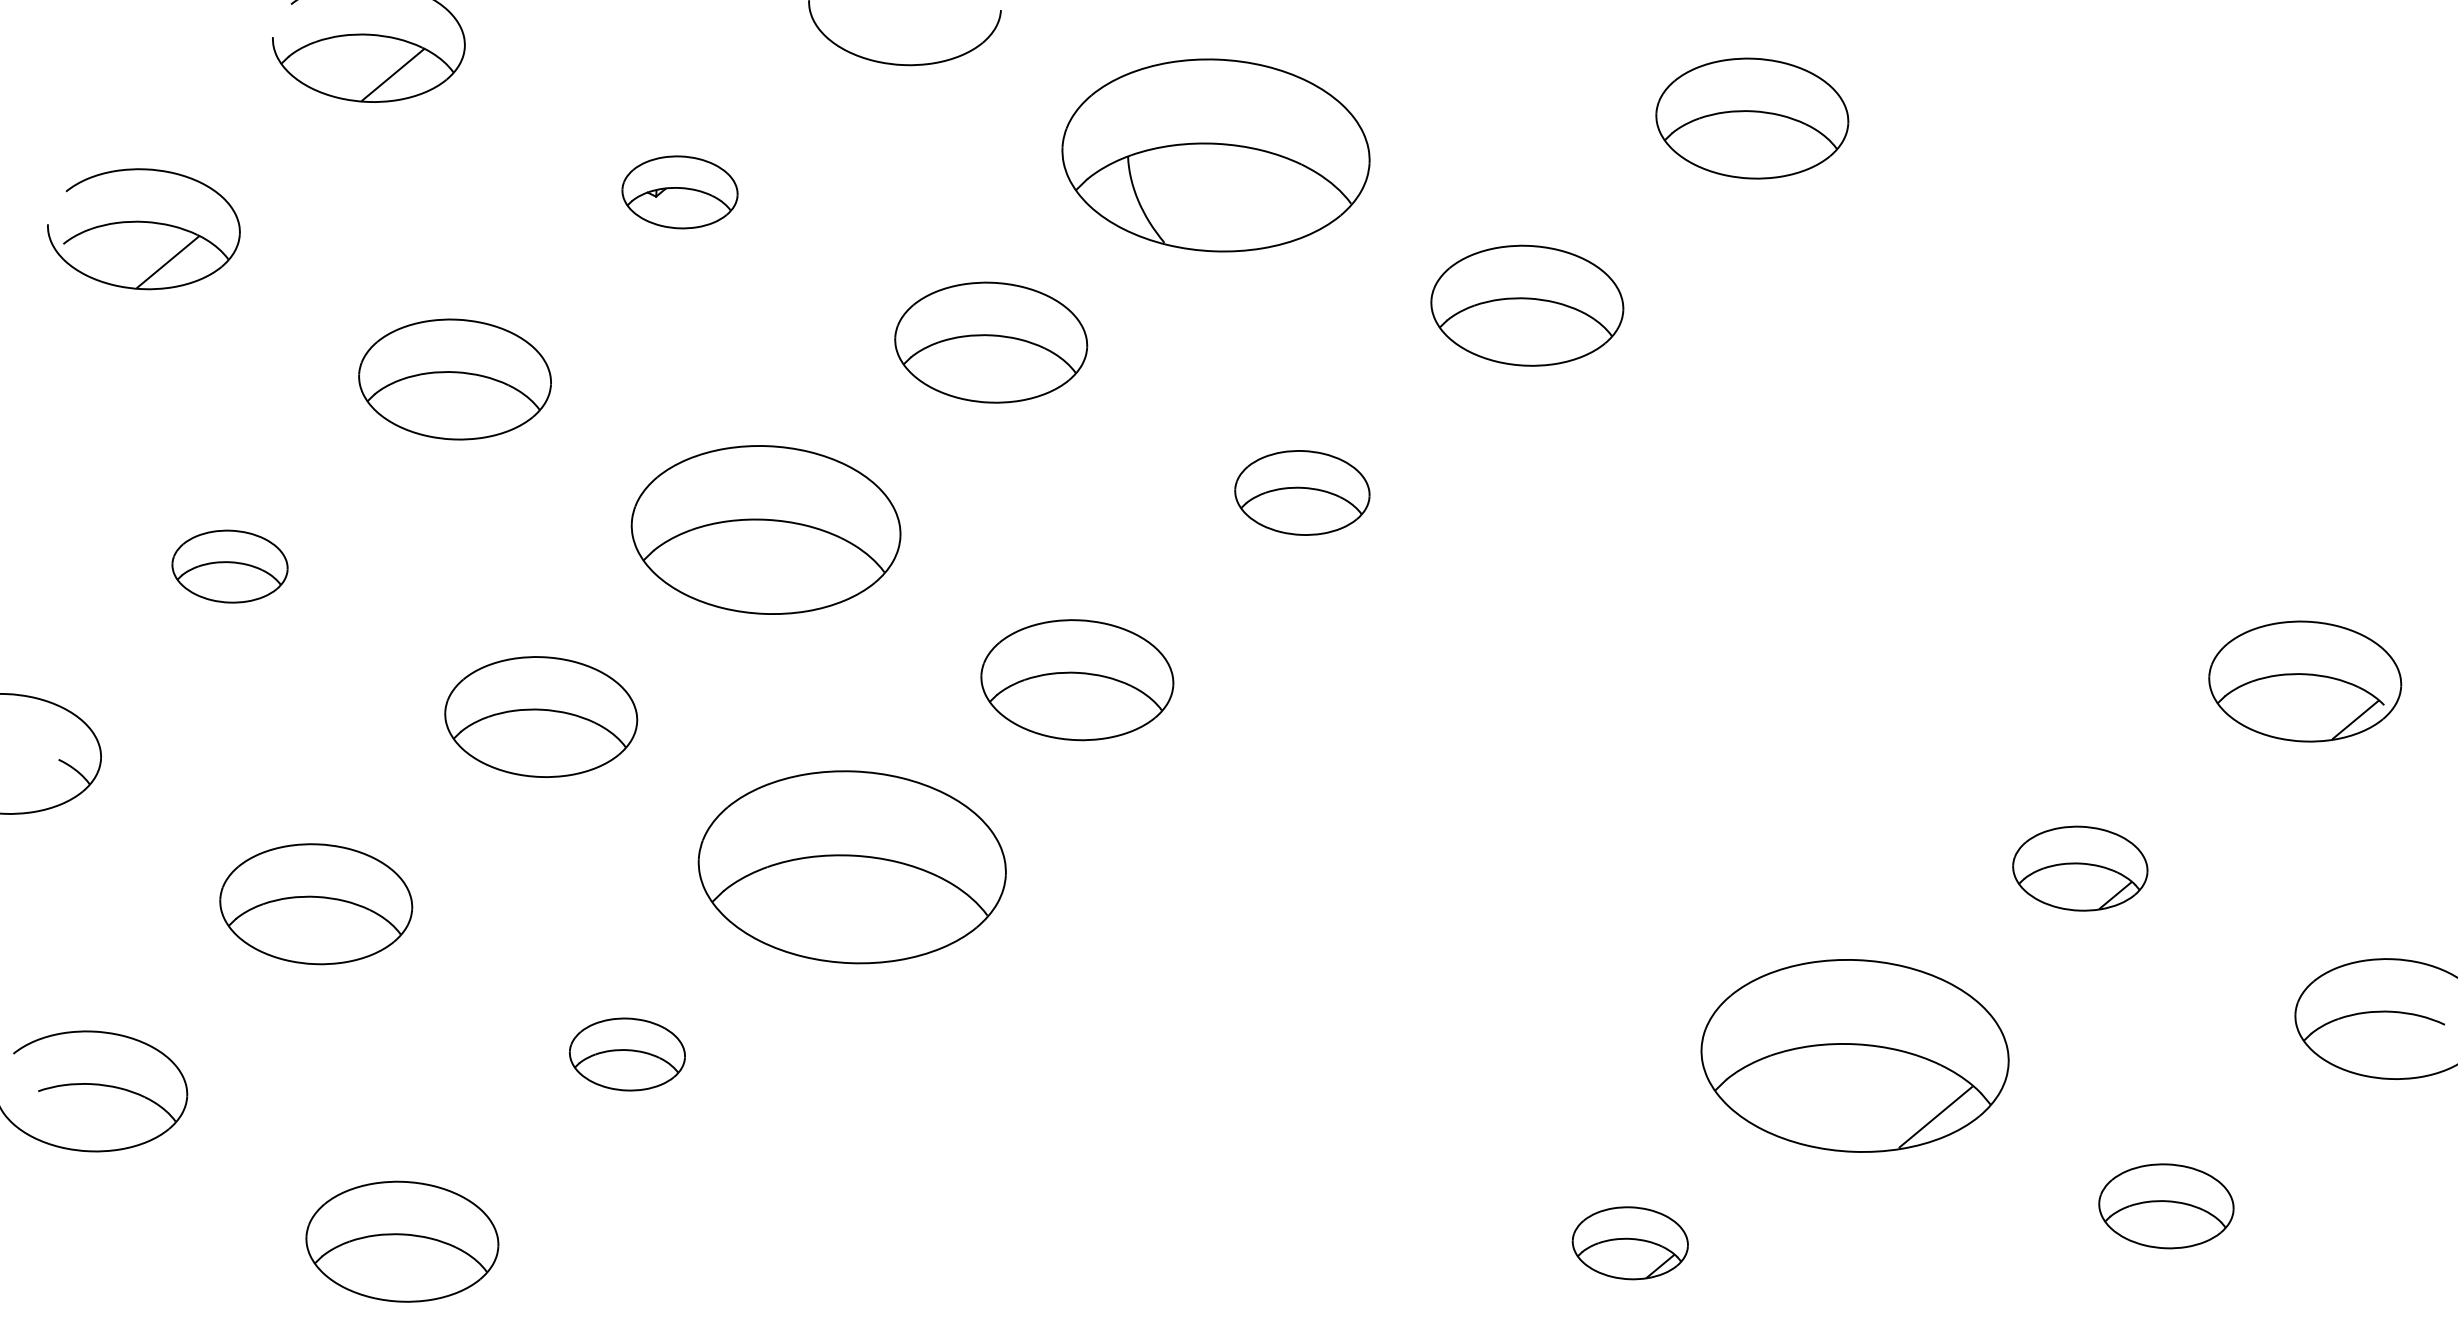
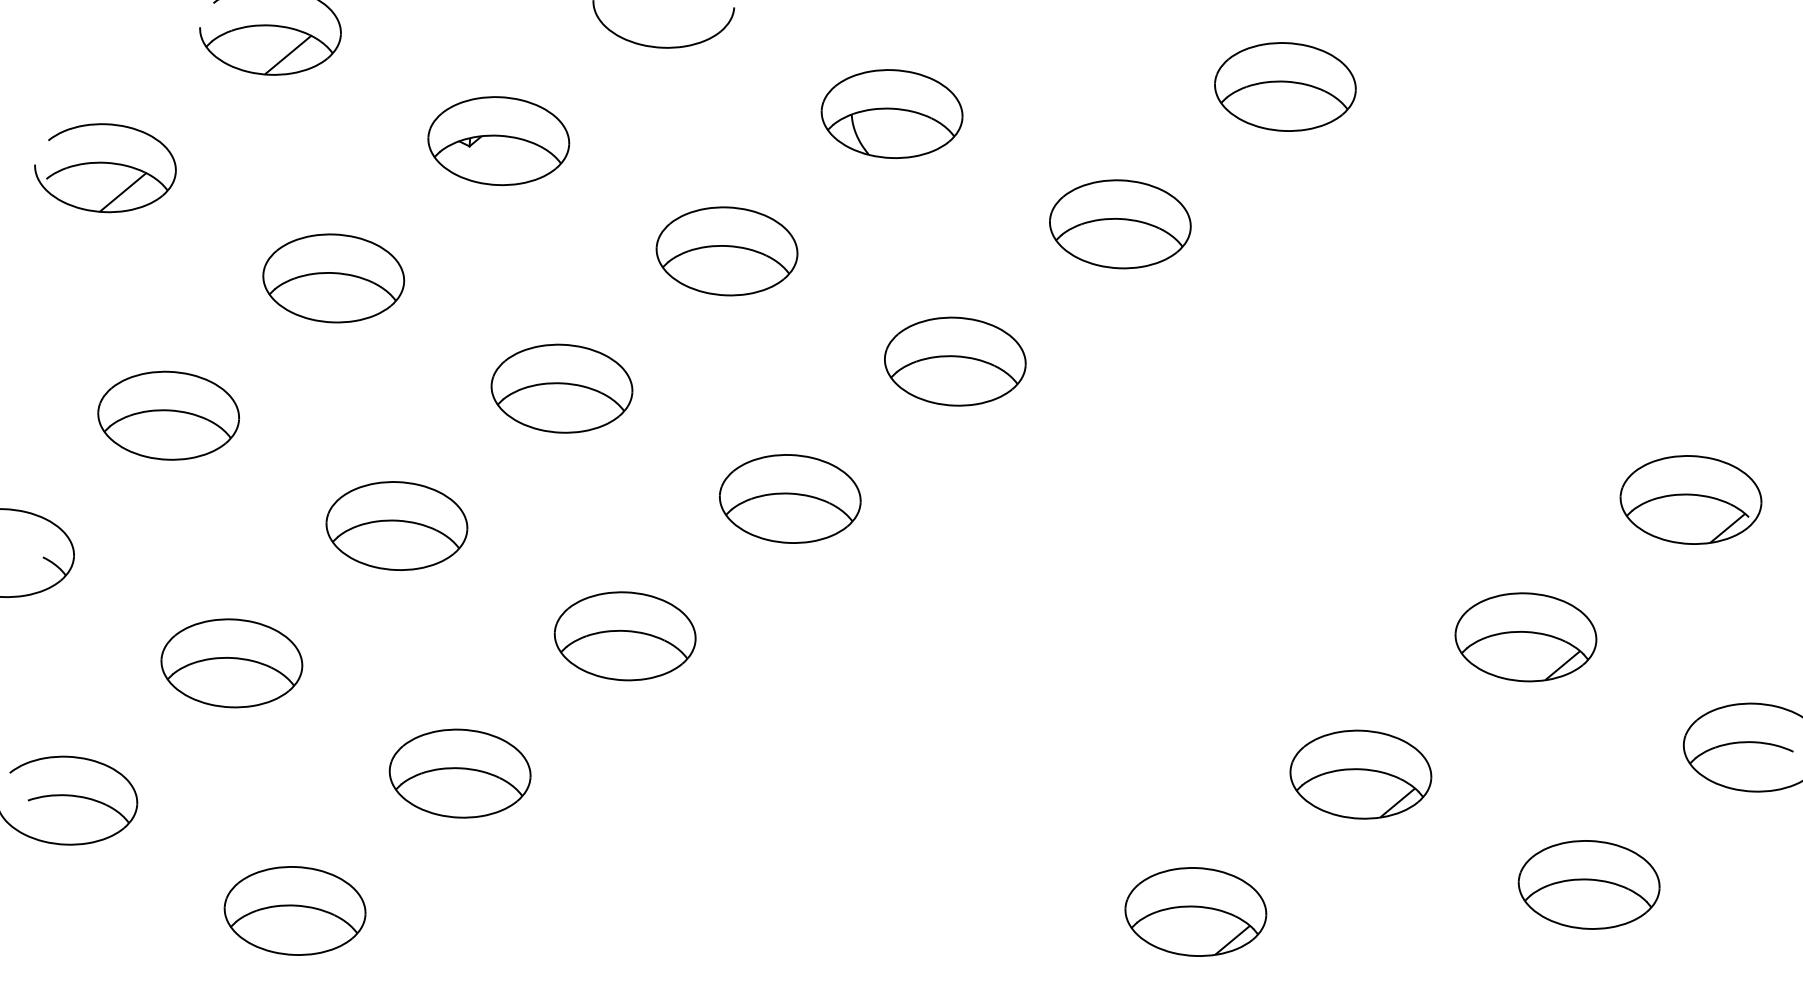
part: (1216, 155) -> (892, 114), size x0.62
part: (679, 192) -> (498, 141), size x1.67
part: (1302, 492) -> (955, 361), size x1.43
part: (766, 529) -> (562, 388), size x0.71
part: (229, 566) -> (168, 415), size x1.67
part: (852, 867) -> (625, 636), size x0.62
part: (2080, 868) -> (1526, 637), size x1.43
part: (627, 1054) -> (460, 773), size x1.67
part: (1855, 1055) -> (1361, 774), size x0.62
part: (2166, 1206) -> (1589, 885), size x1.43
part: (1630, 1243) -> (1196, 912), size x1.67

